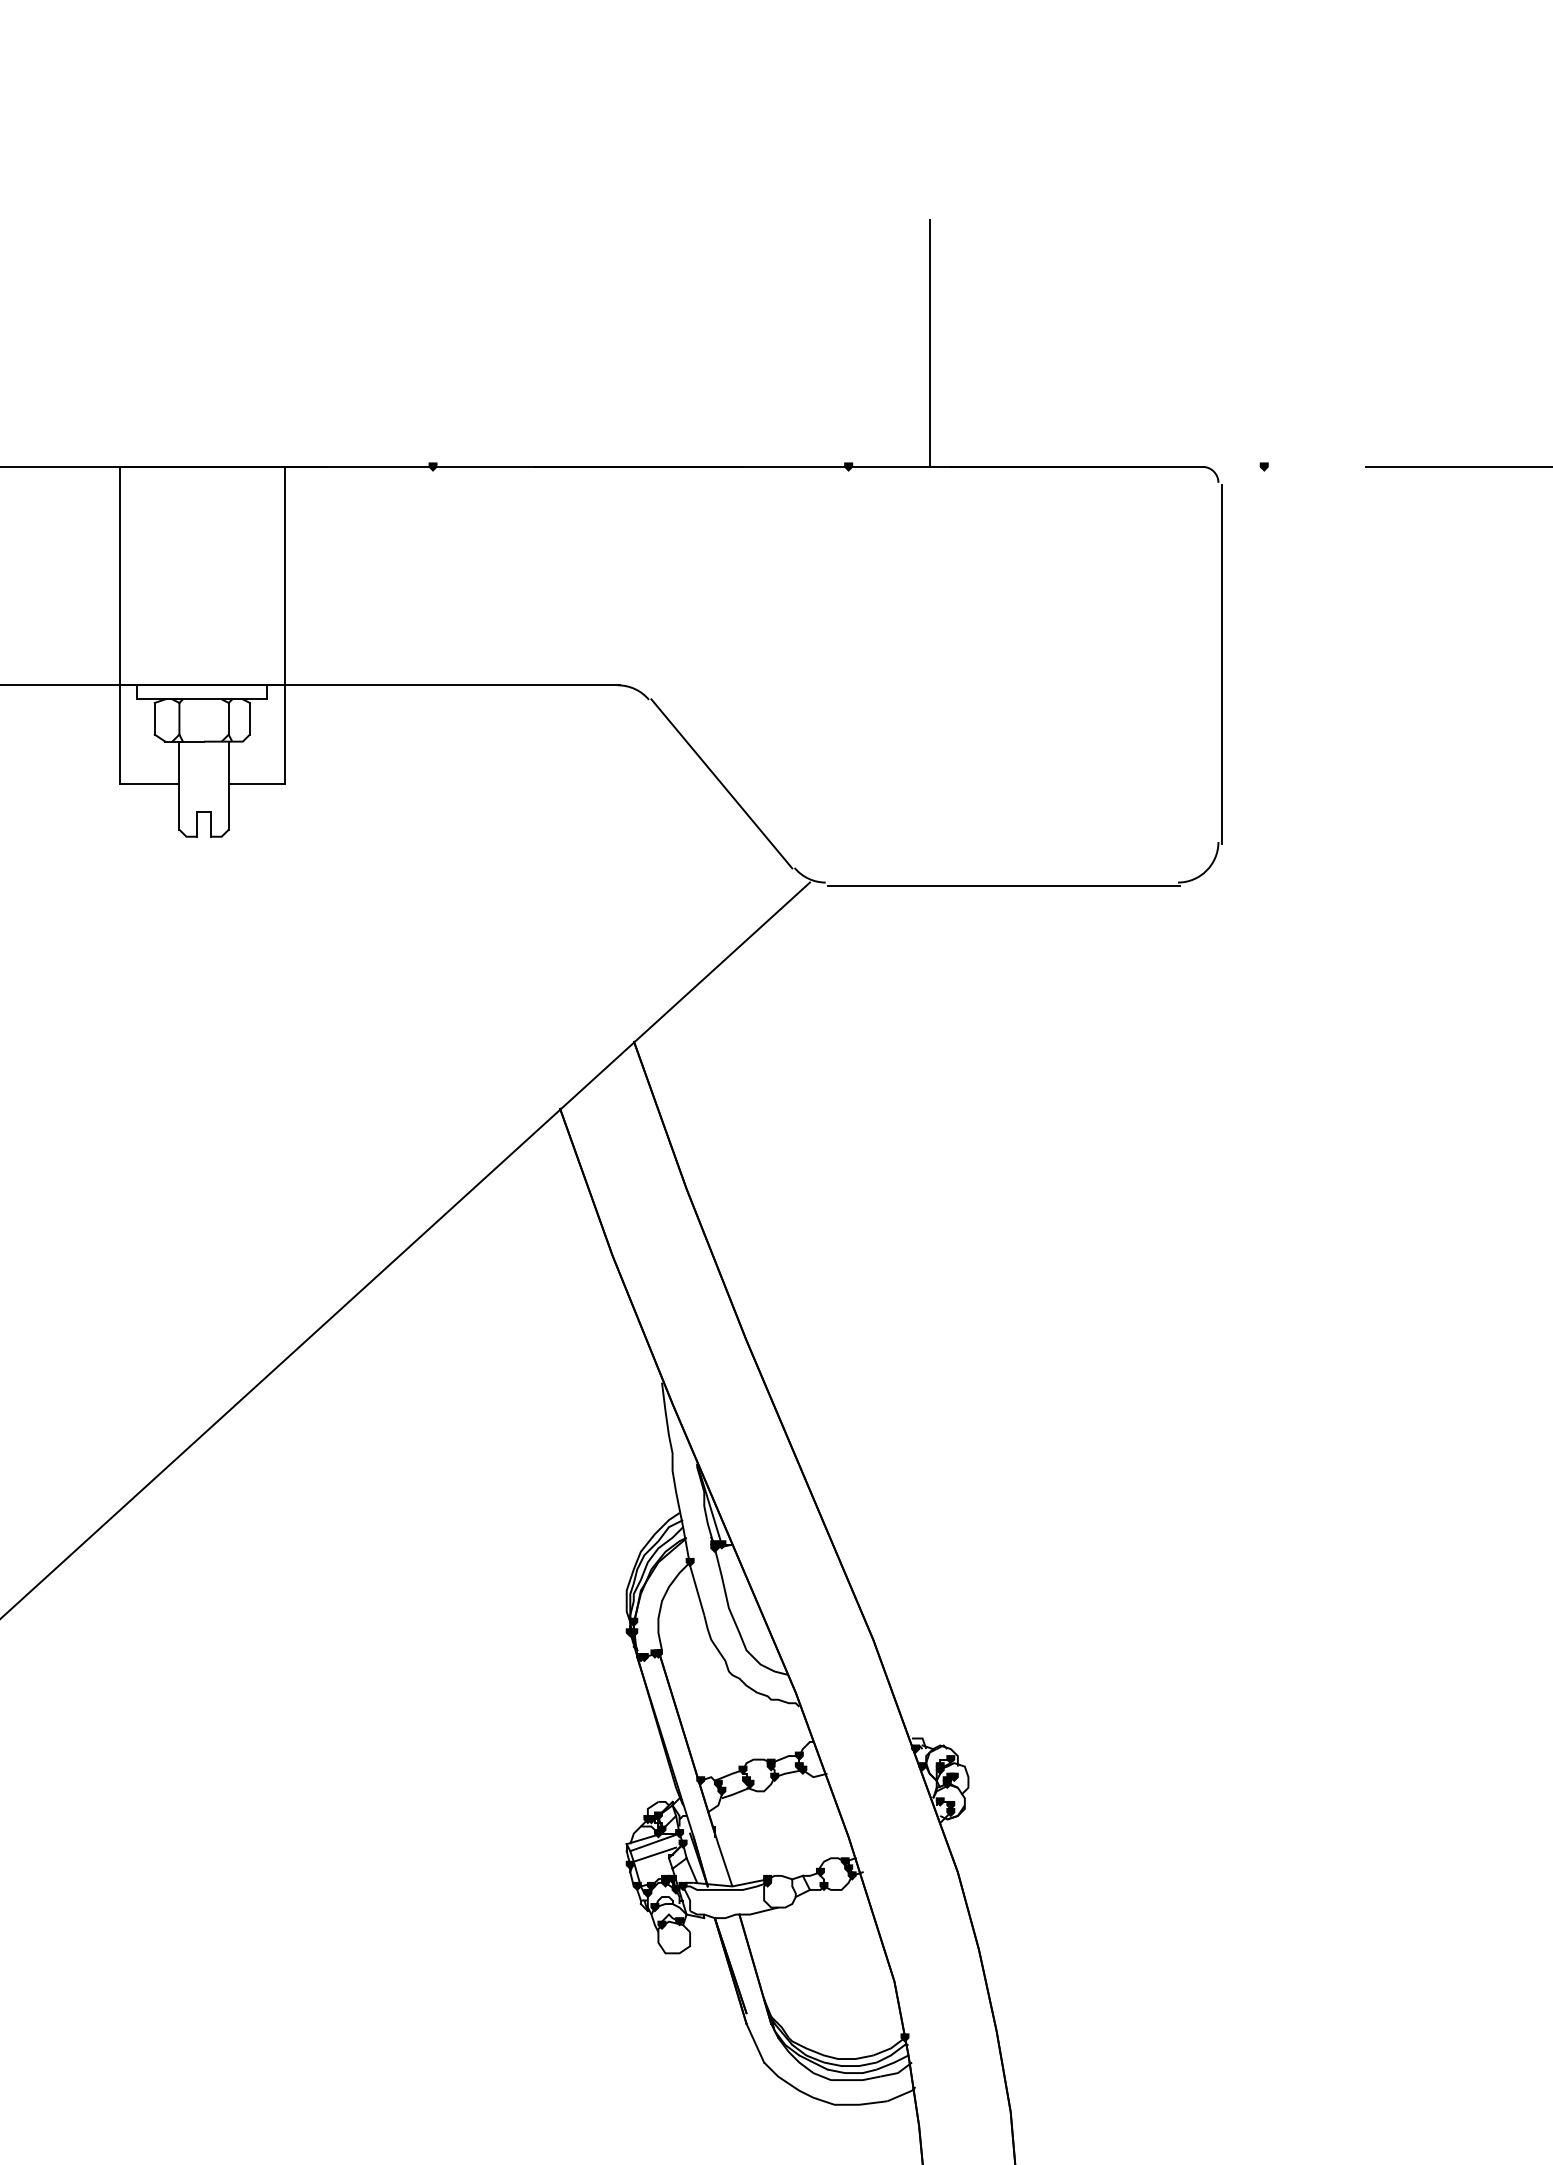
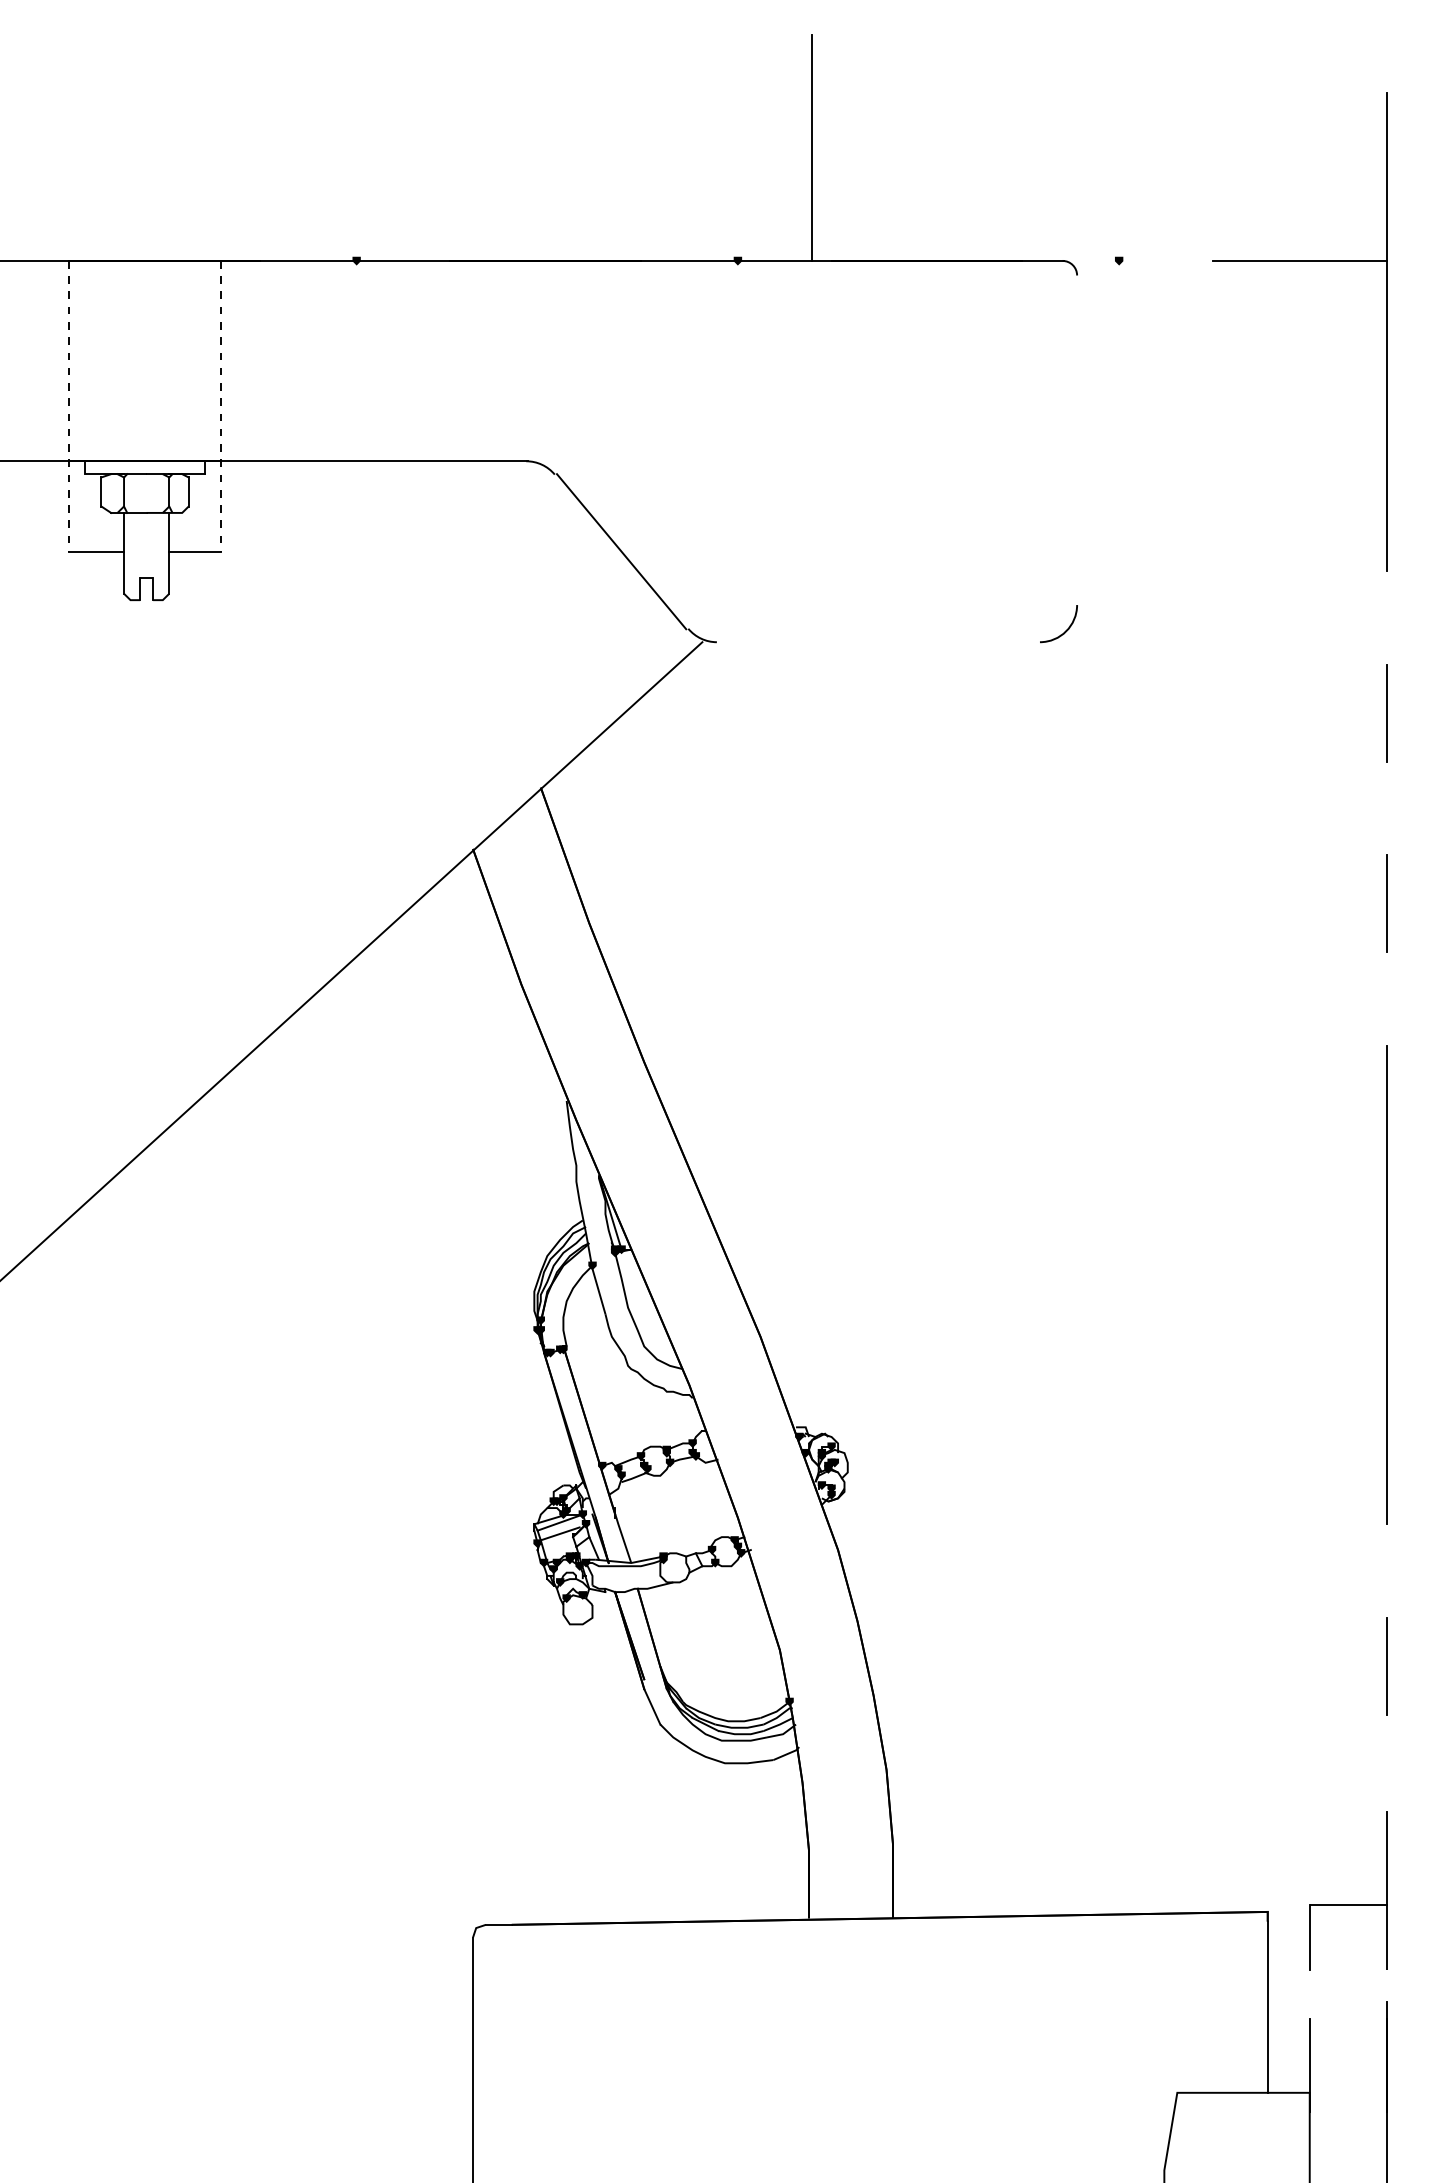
line: (119, 625) -> (69, 406), solid -> dashed
line: (284, 625) -> (220, 406), solid -> dashed
line: (1222, 663) -> (1080, 441), removed
line: (1003, 886) -> (879, 645), removed

